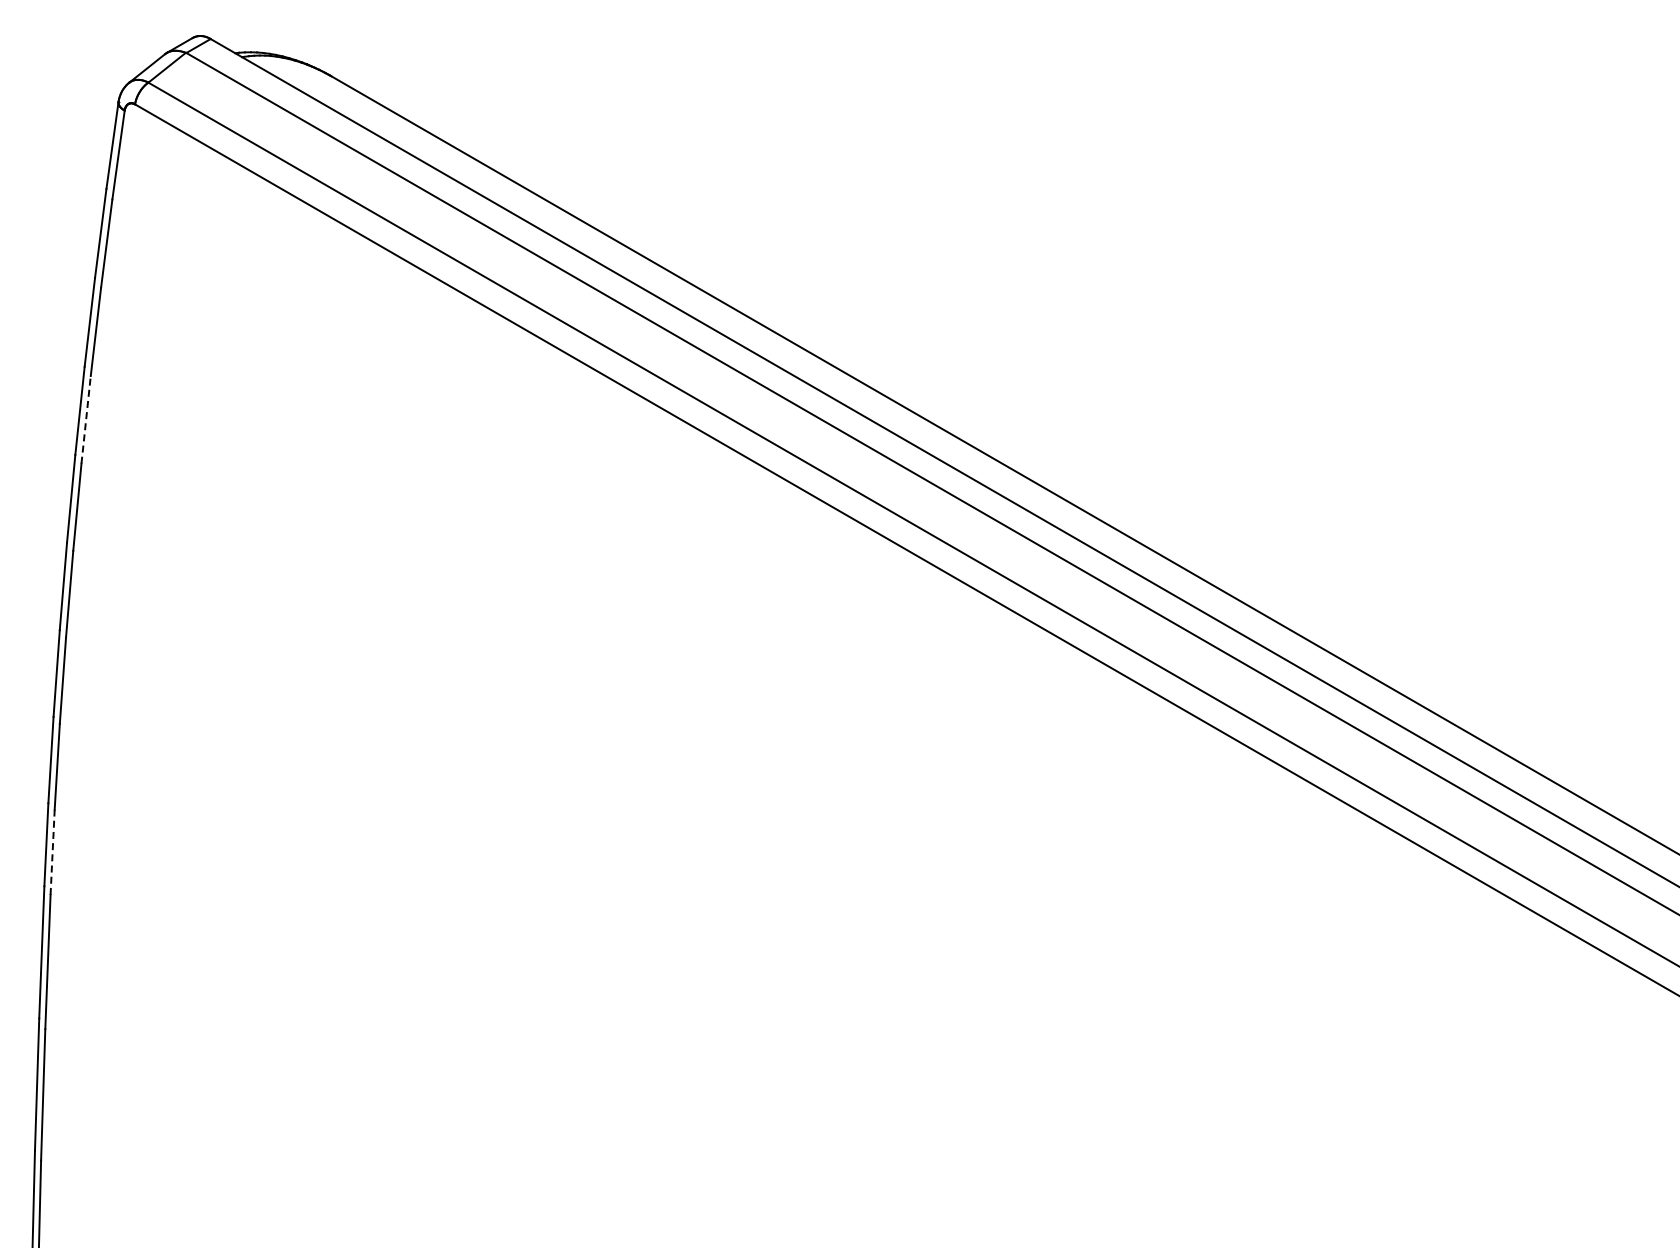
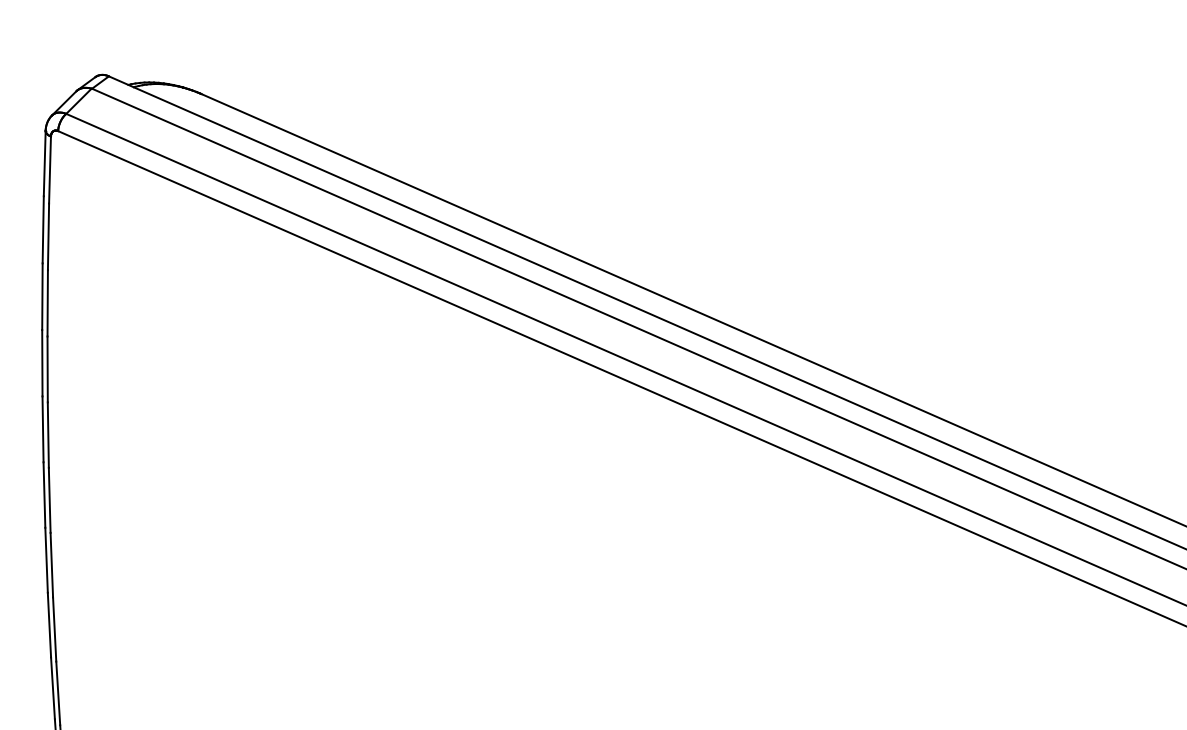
line: (86, 419) -> (47, 369), dashed -> solid
line: (52, 852) -> (58, 693), dashed -> solid

